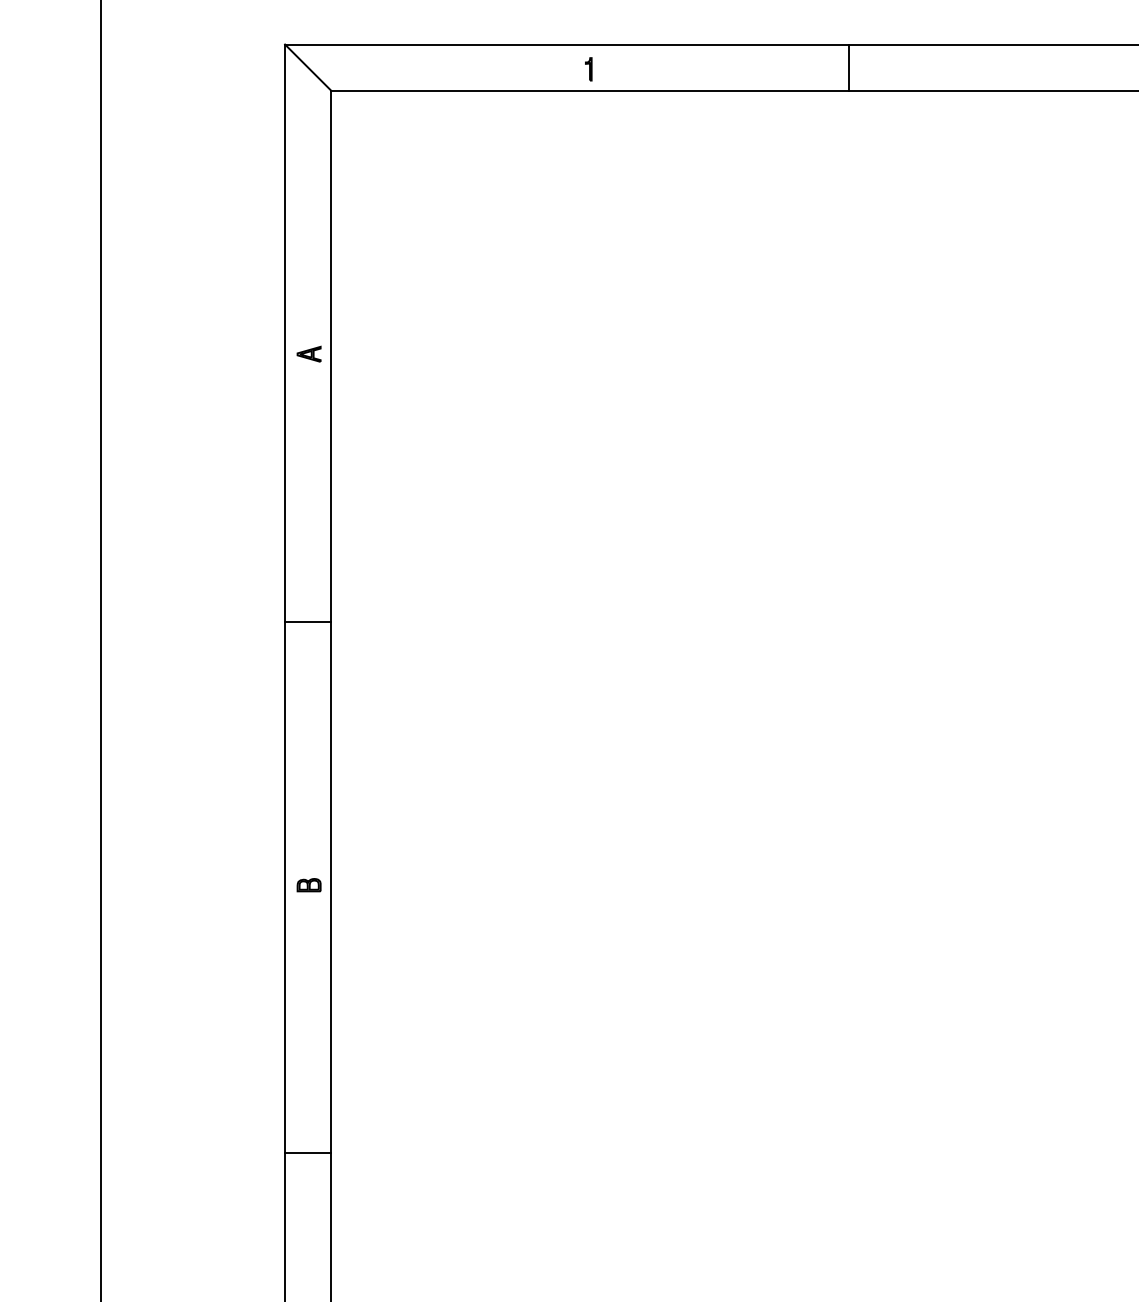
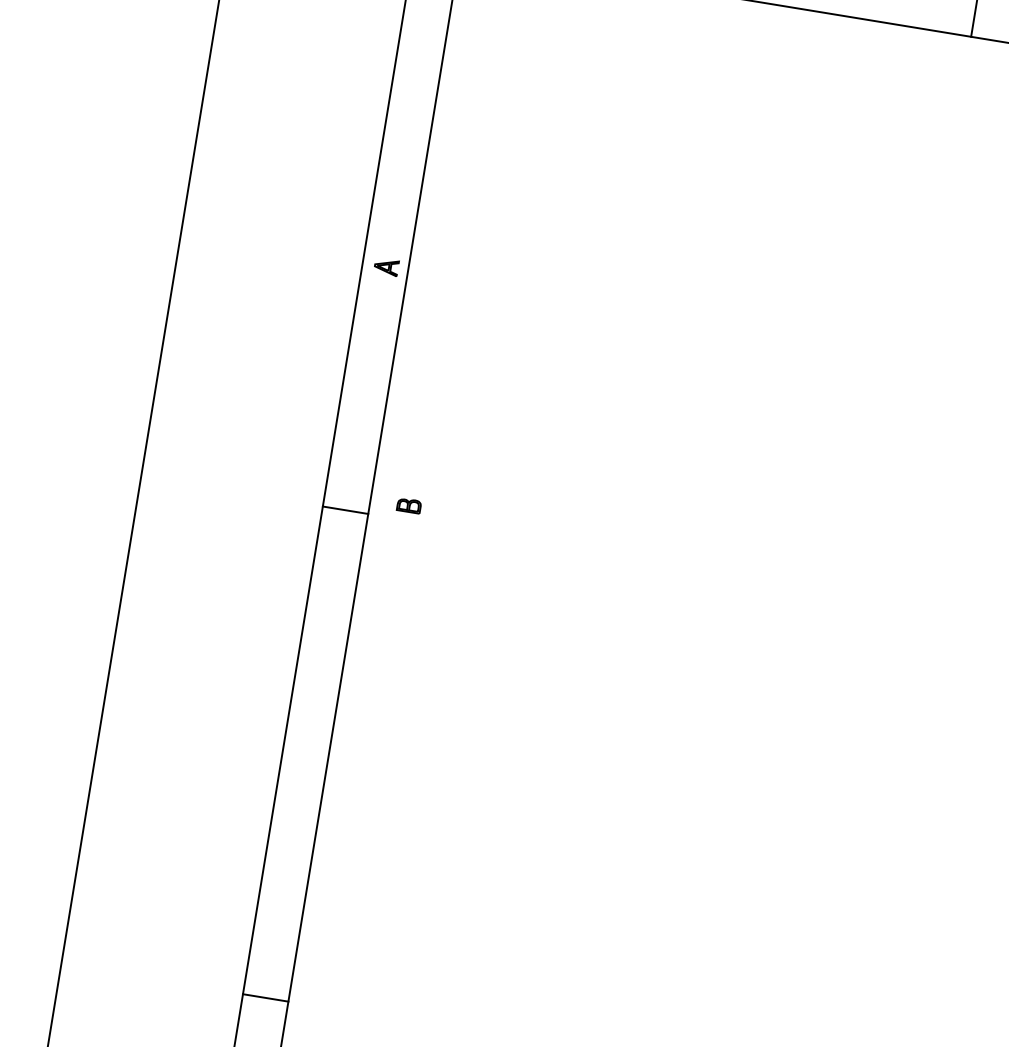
part: (308, 353) -> (385, 266), moved
line: (308, 621) -> (346, 509), moved
part: (308, 885) -> (408, 505), moved

